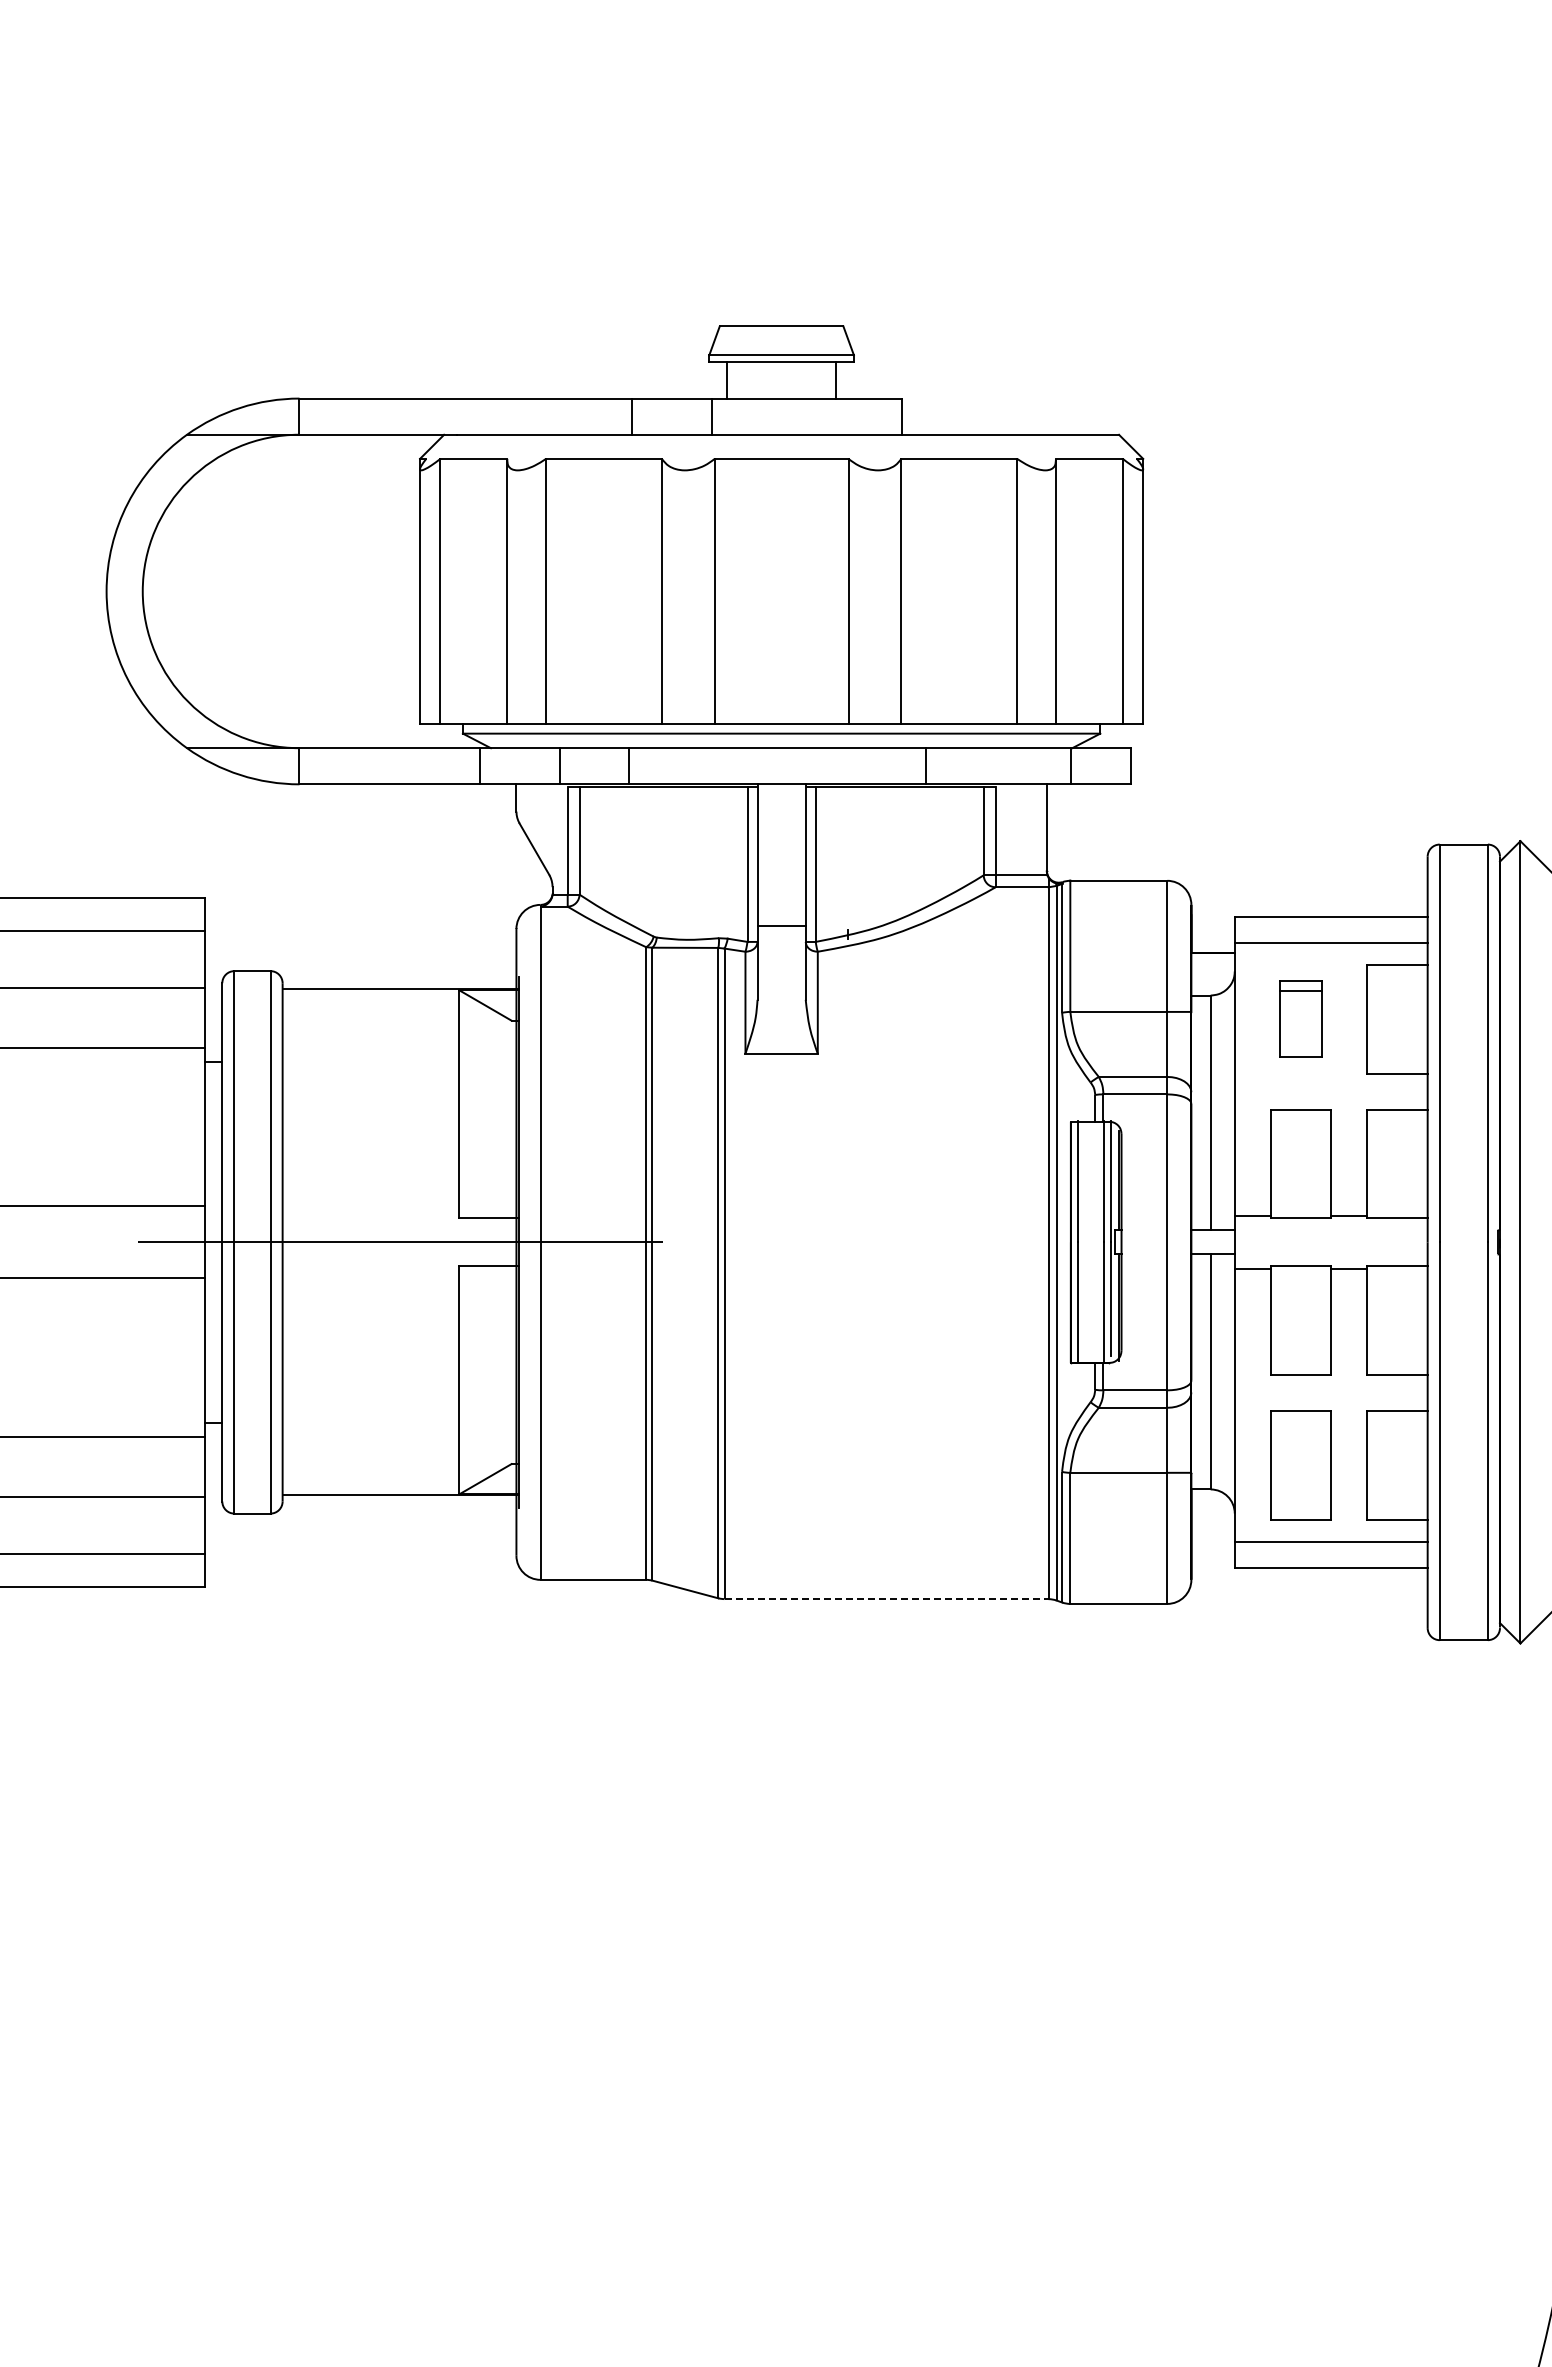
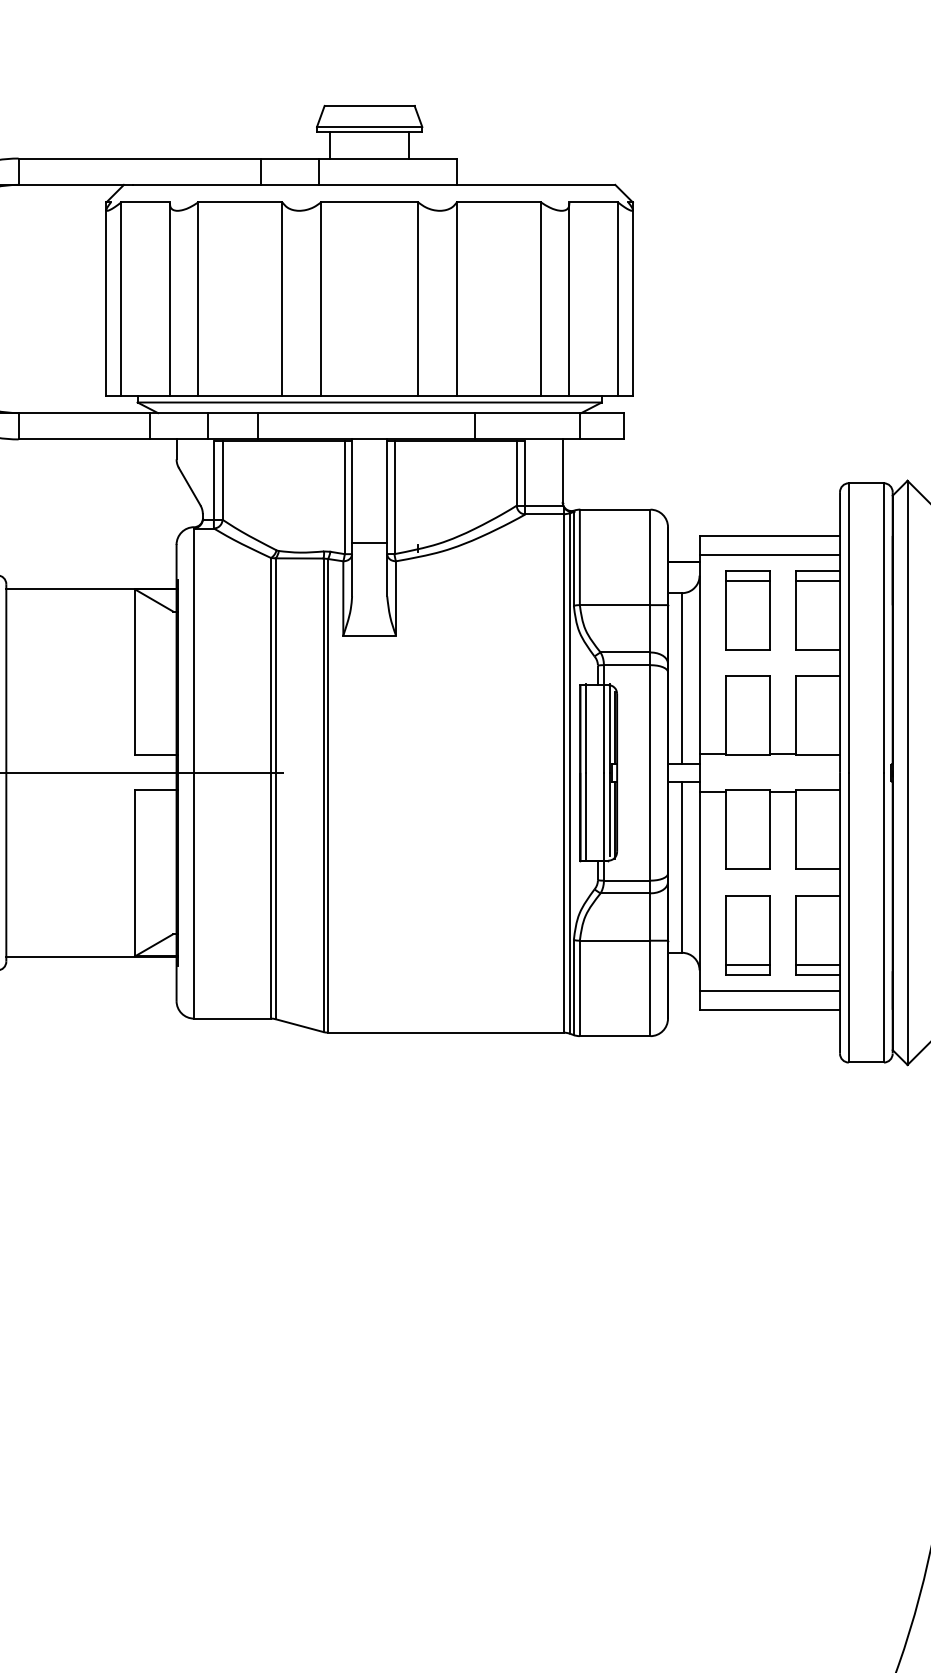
line: (1397, 978) -> (818, 580), added
part: (1300, 1019) -> (747, 610), size x1.43
line: (1300, 1506) -> (747, 965), added
line: (1397, 1506) -> (818, 965), added
line: (887, 1599) -> (446, 1032), dashed -> solid

